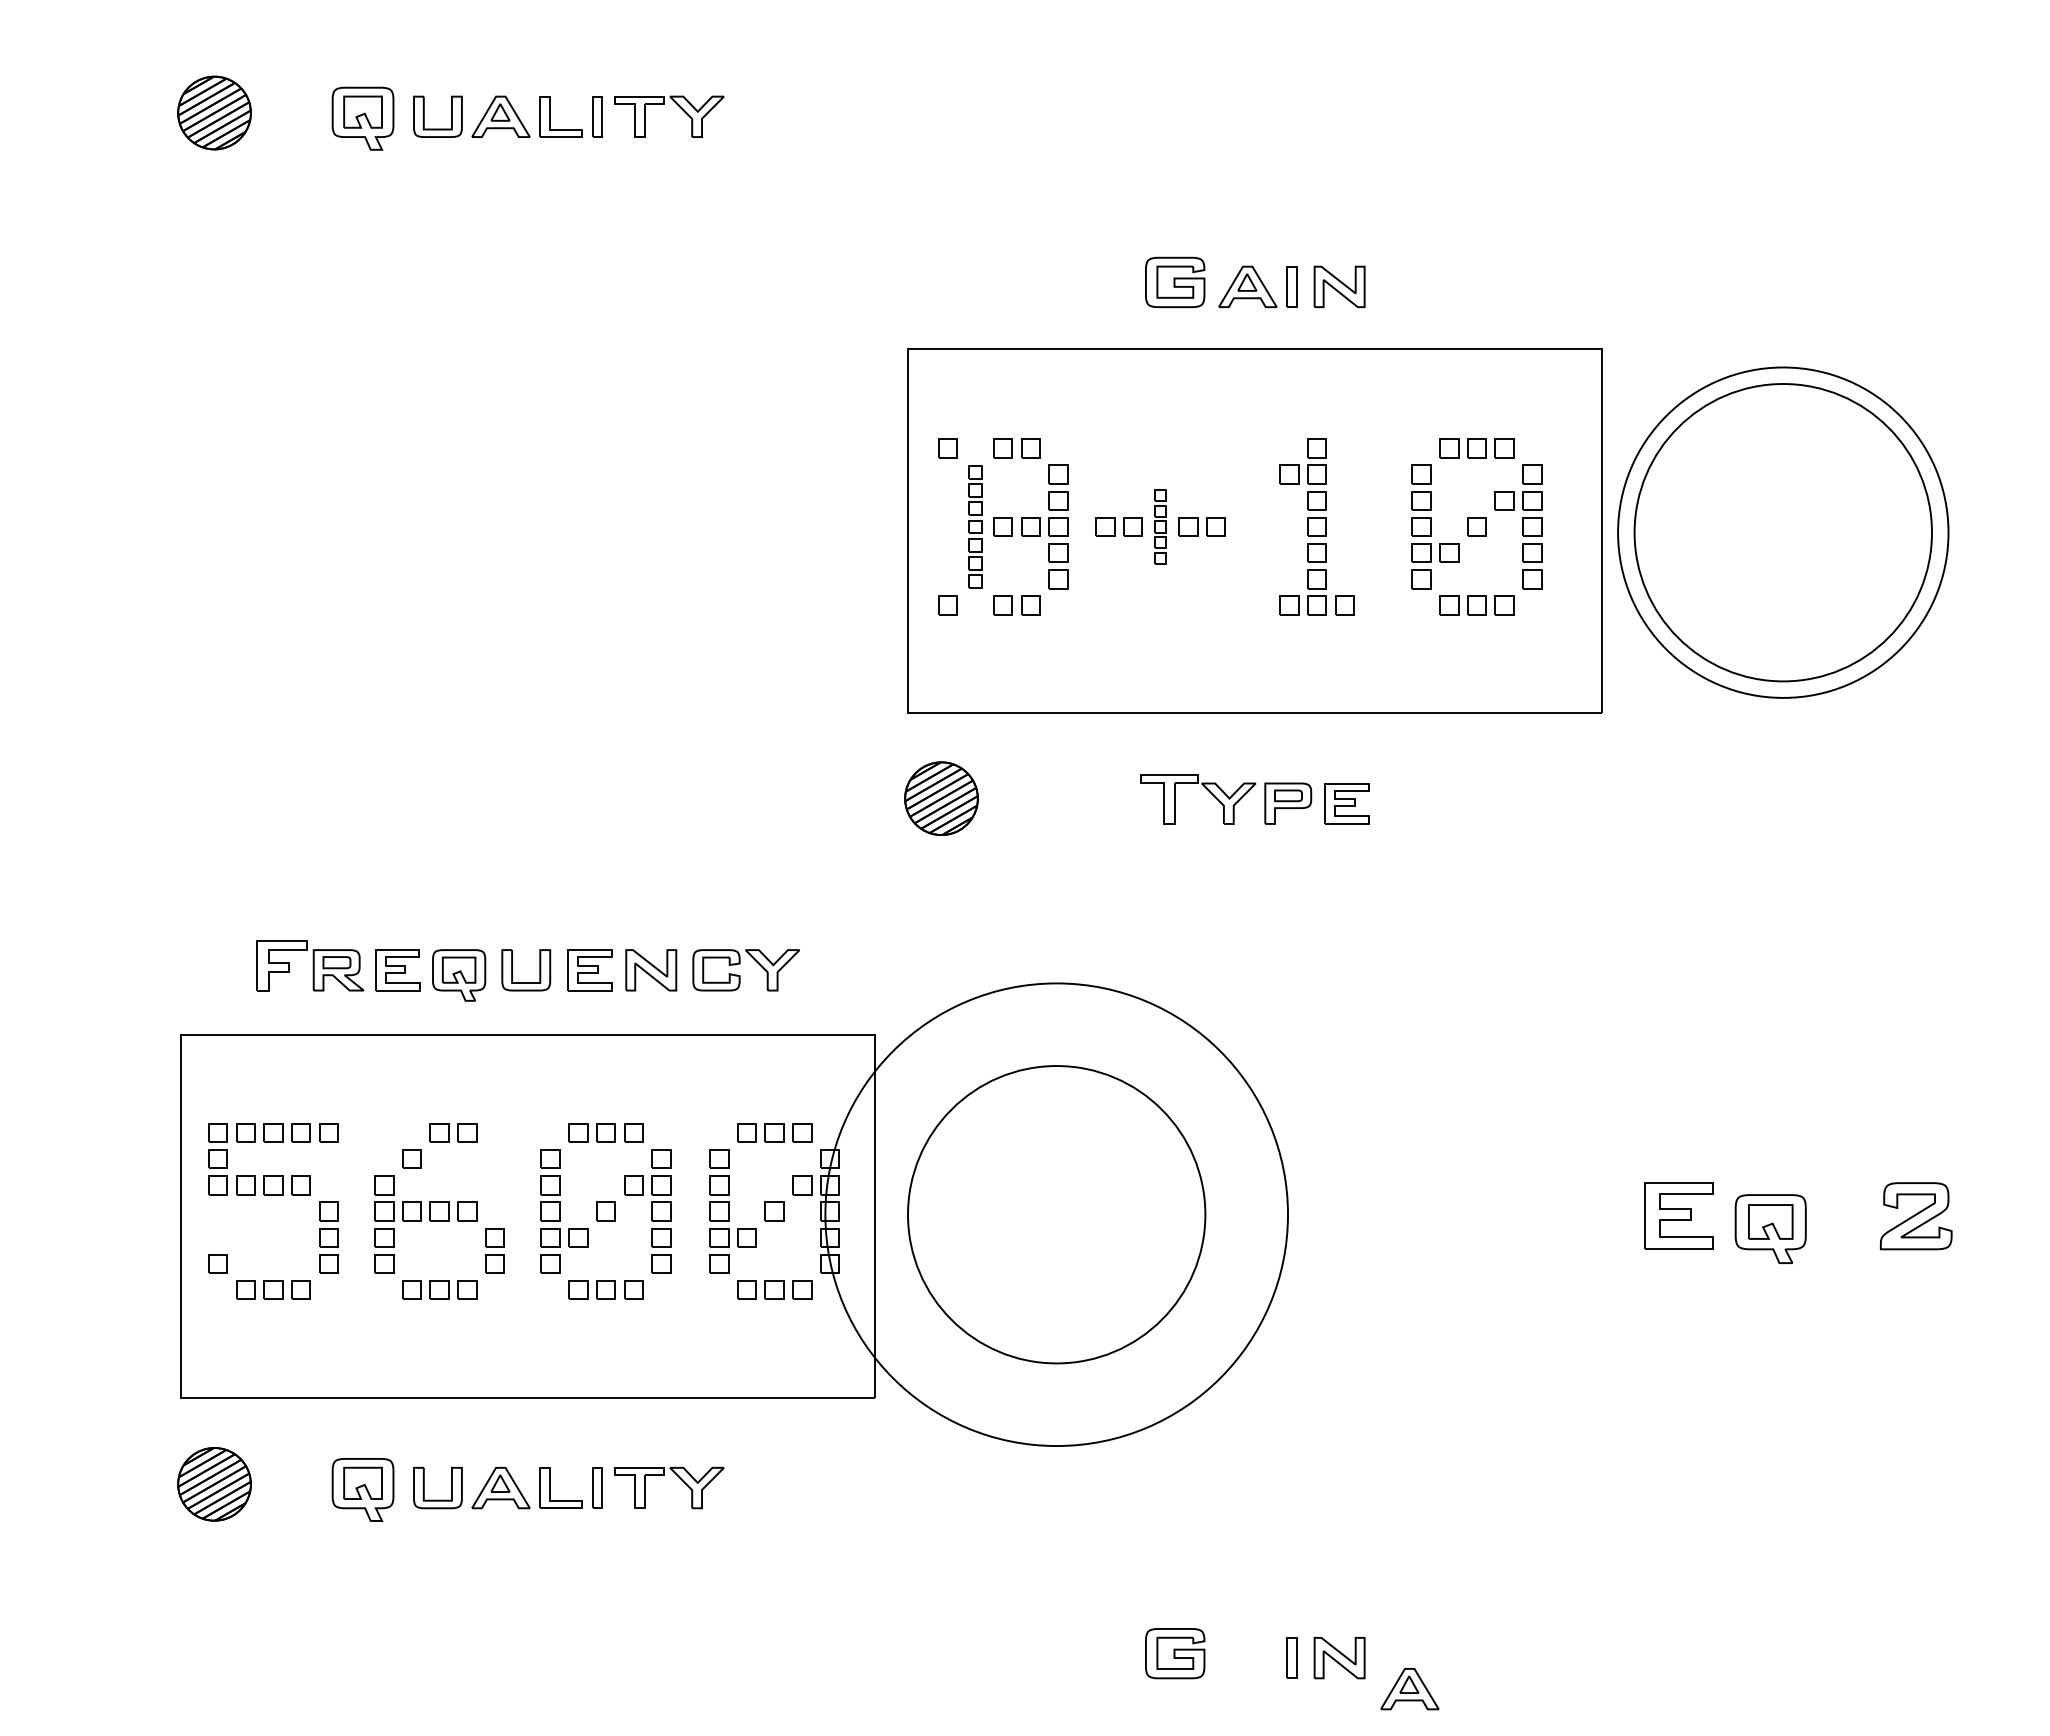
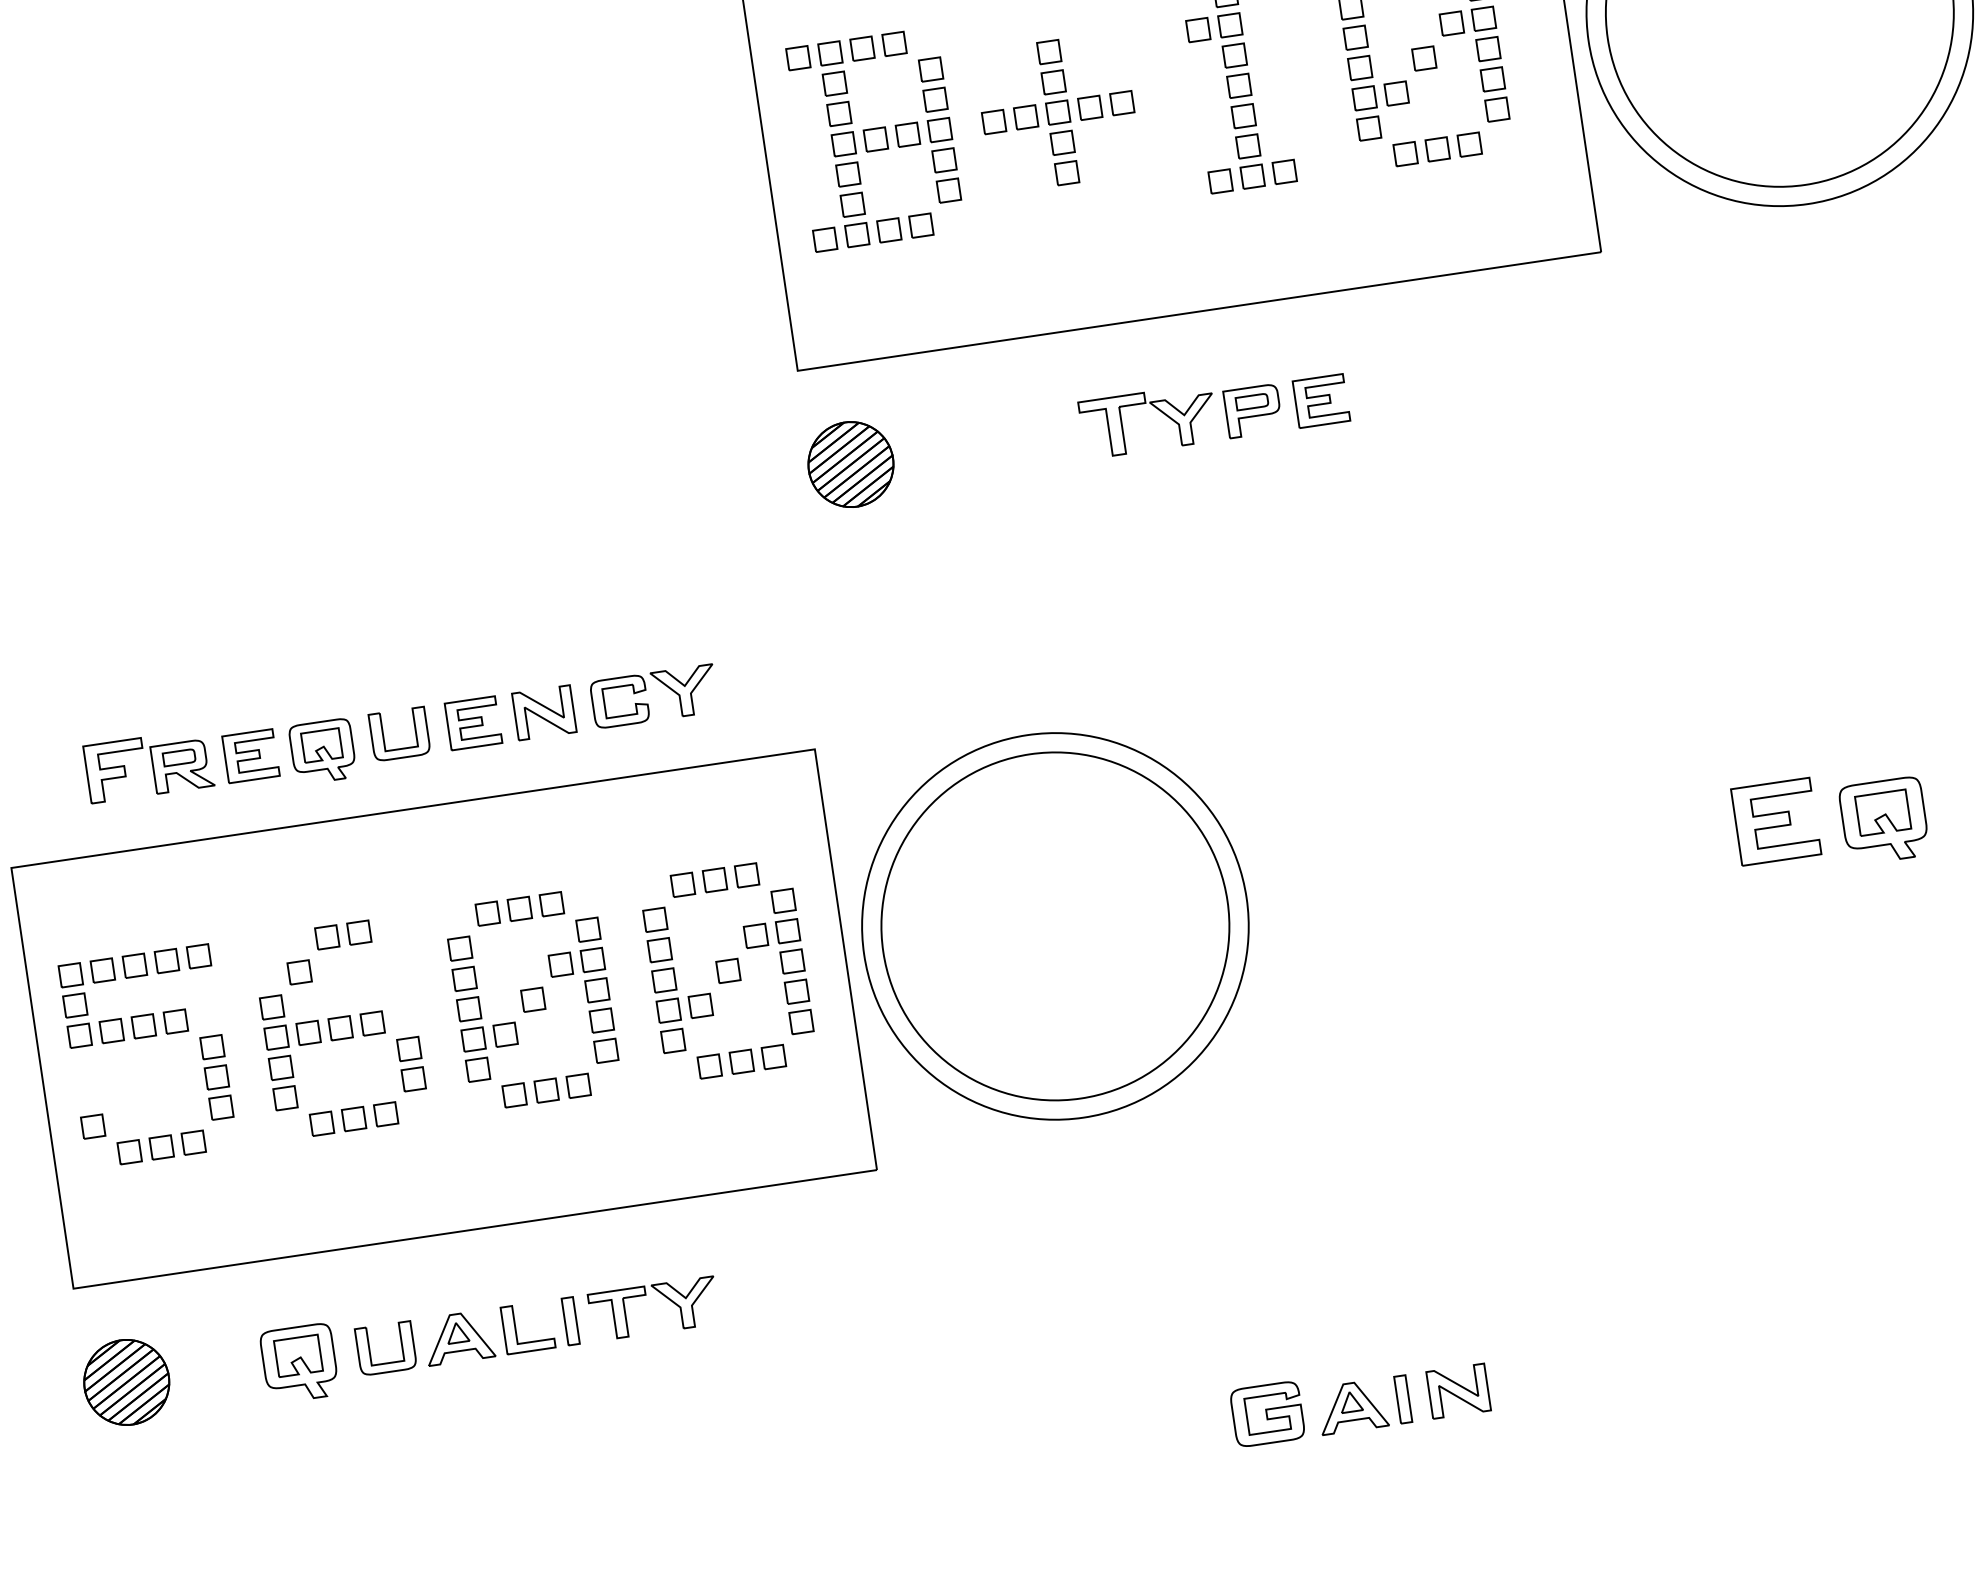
part: (975, 526) -> (843, 143), size x1.43
part: (1160, 526) -> (1057, 112), size x1.67
circle: (1056, 1214) -> (1055, 926), size x0.71
part: (1409, 1689) -> (1352, 1407), moved

